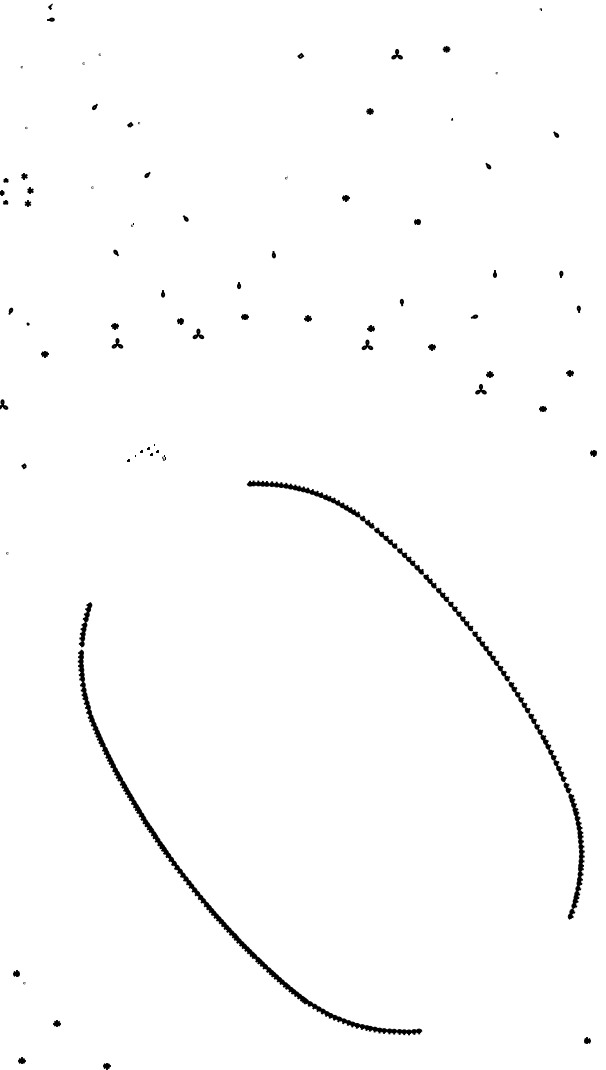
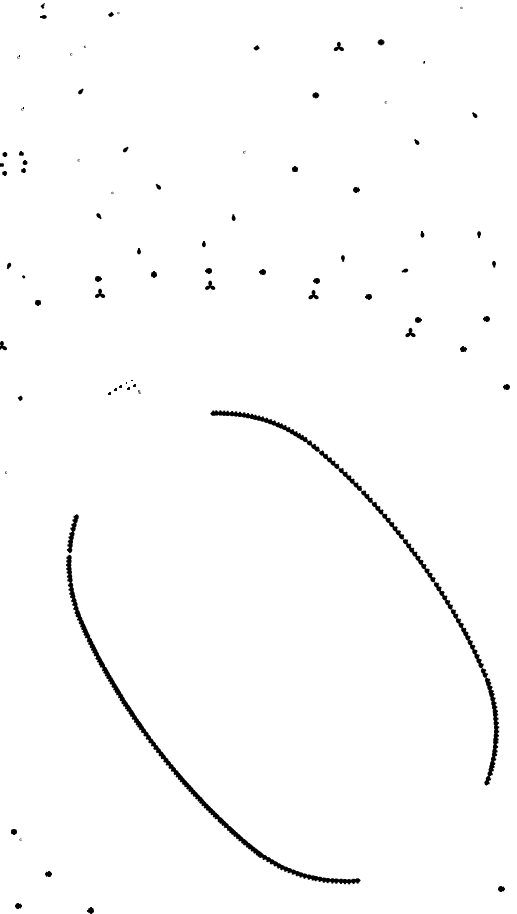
part: (133, 124) -> (113, 14), moved
part: (27, 189) -> (23, 161), size x0.71
part: (198, 333) -> (210, 284), moved

